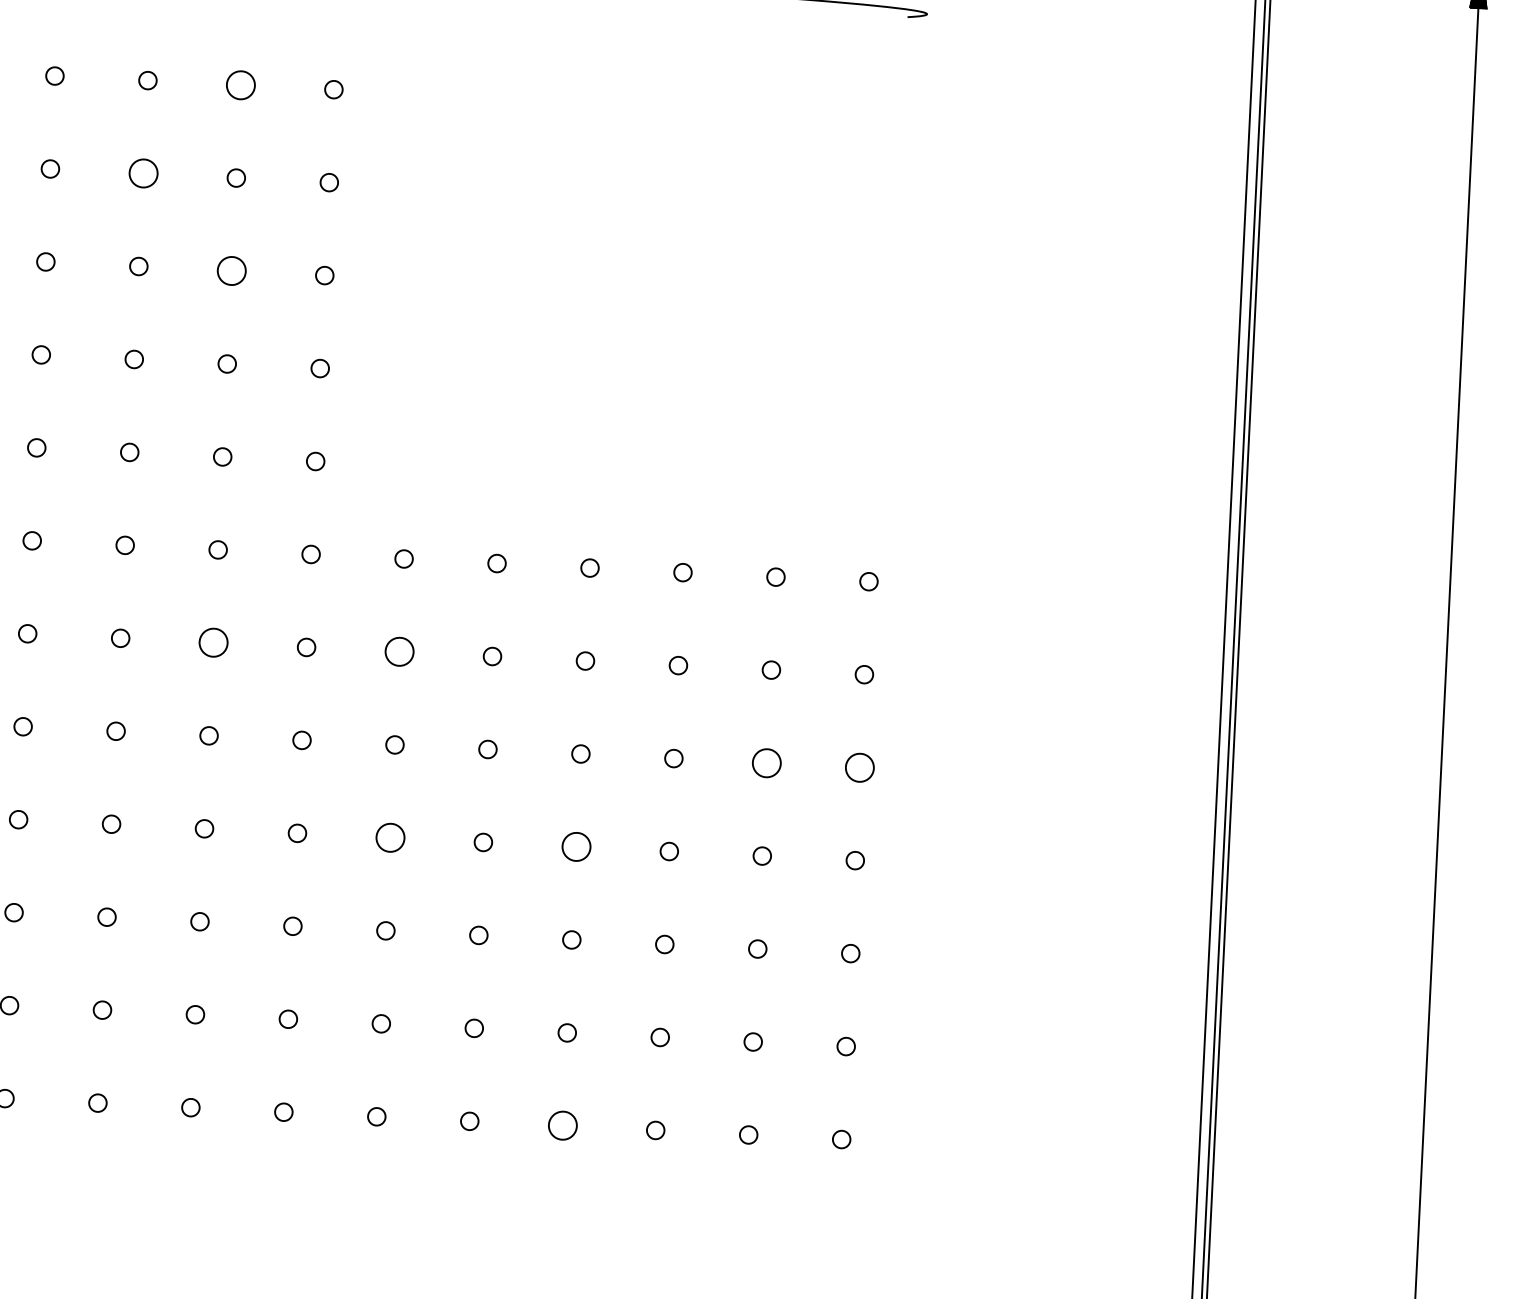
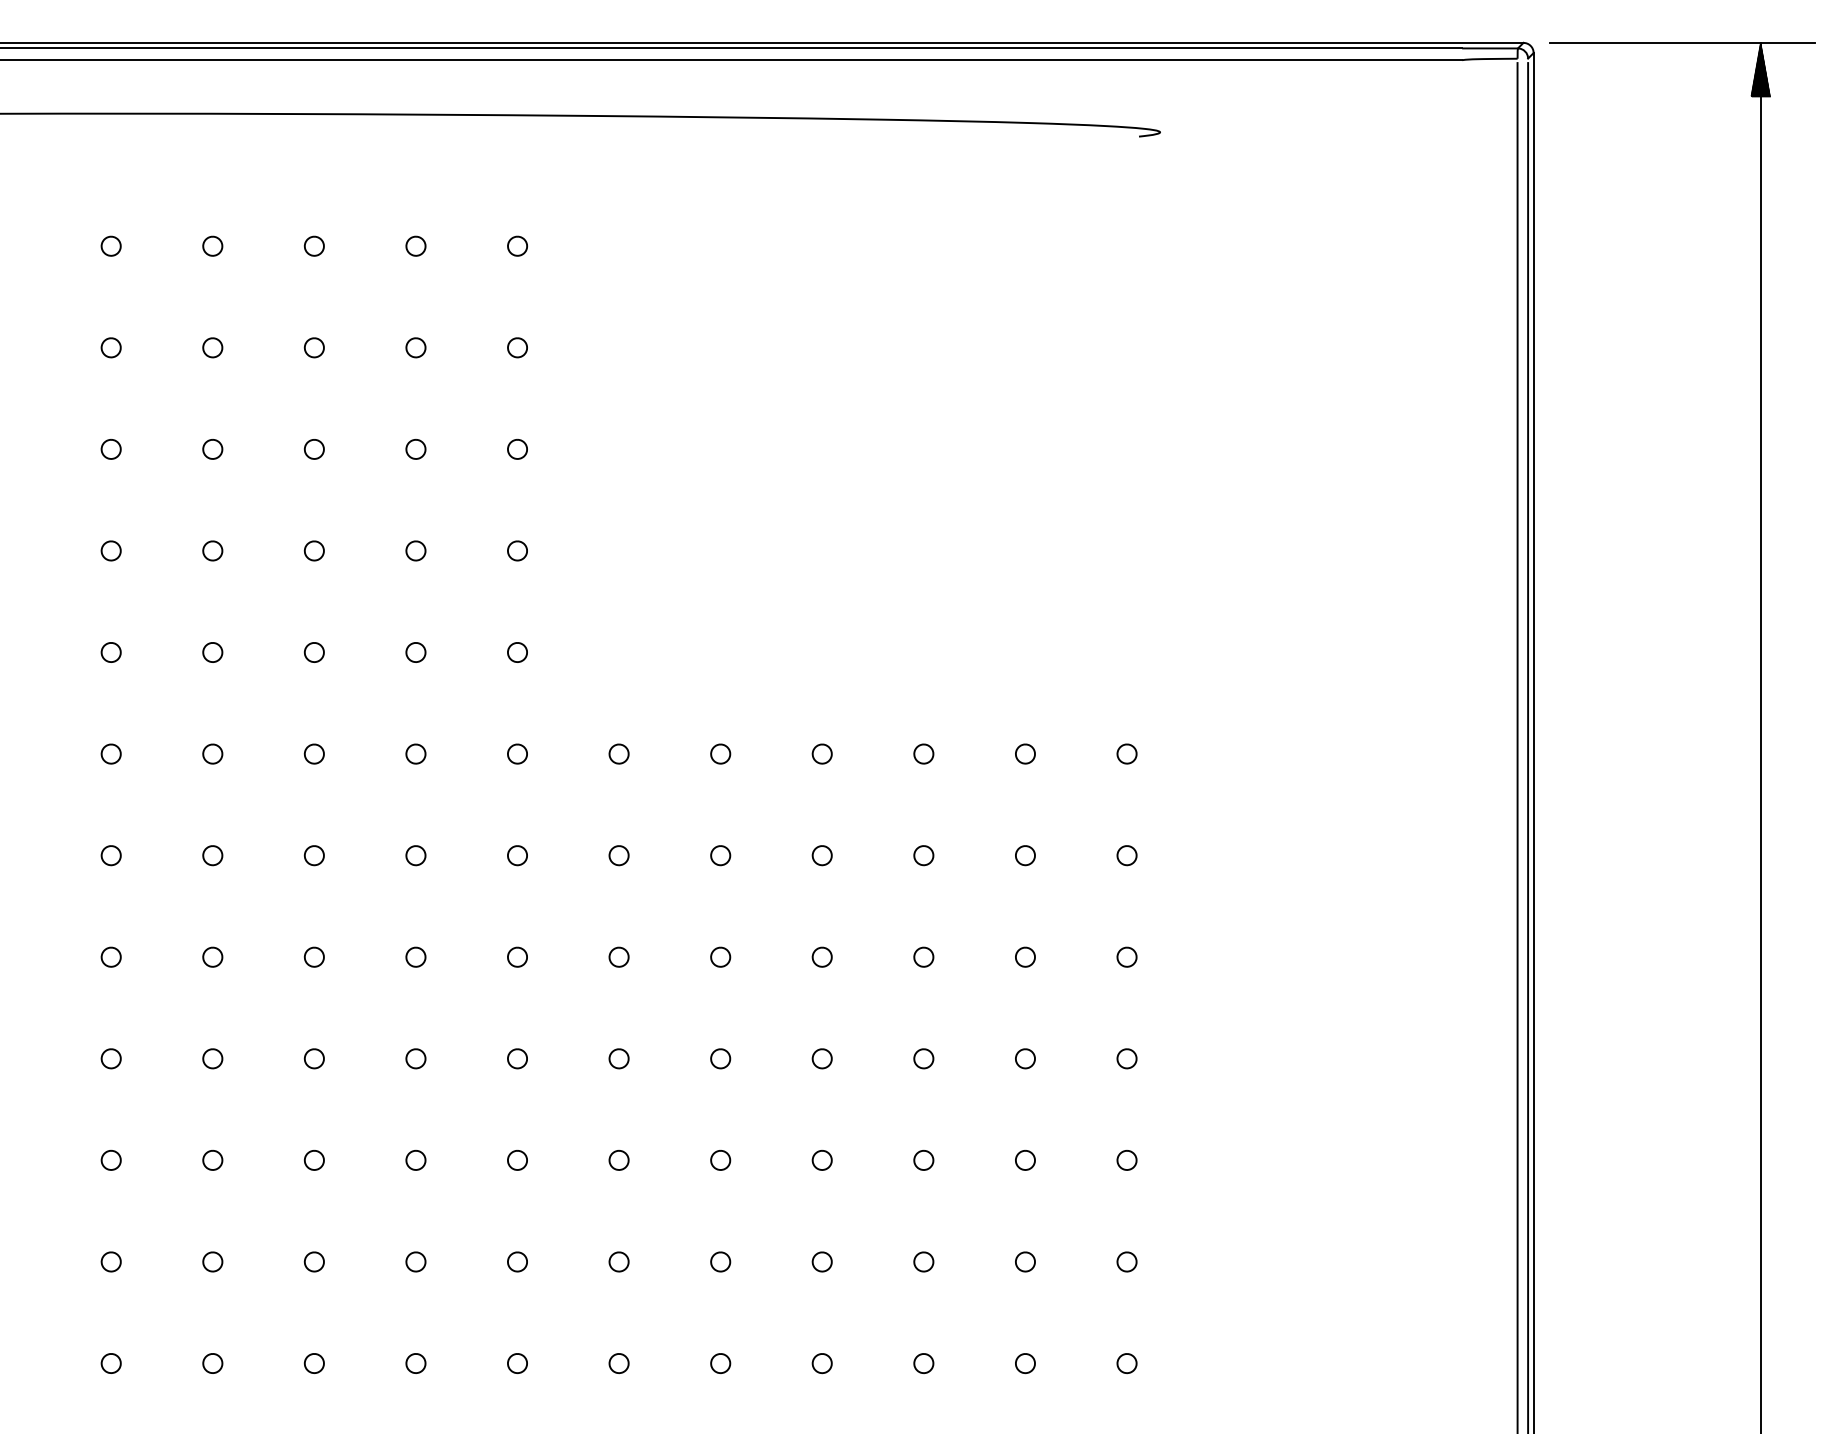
part: (240, 84) -> (415, 245), size x0.62
part: (142, 173) -> (313, 347), size x0.62
part: (231, 271) -> (415, 449), size x0.62
part: (213, 642) -> (415, 855), size x0.62
part: (398, 651) -> (618, 855), size x0.62
part: (766, 762) -> (1025, 956), size x0.62
part: (859, 766) -> (1126, 956), size x0.62
part: (389, 837) -> (618, 1058), size x0.62
part: (575, 846) -> (821, 1058), size x0.62
part: (562, 1125) -> (821, 1363), size x0.62

